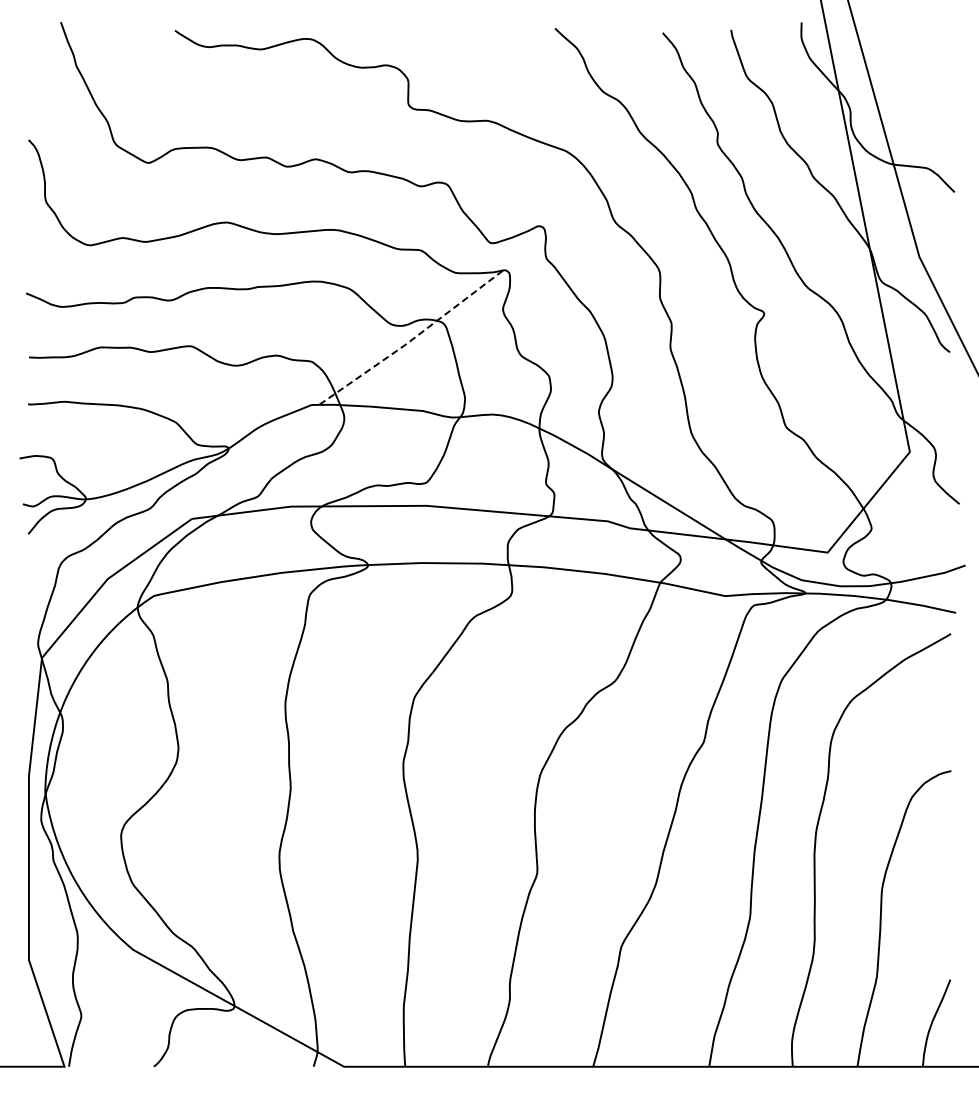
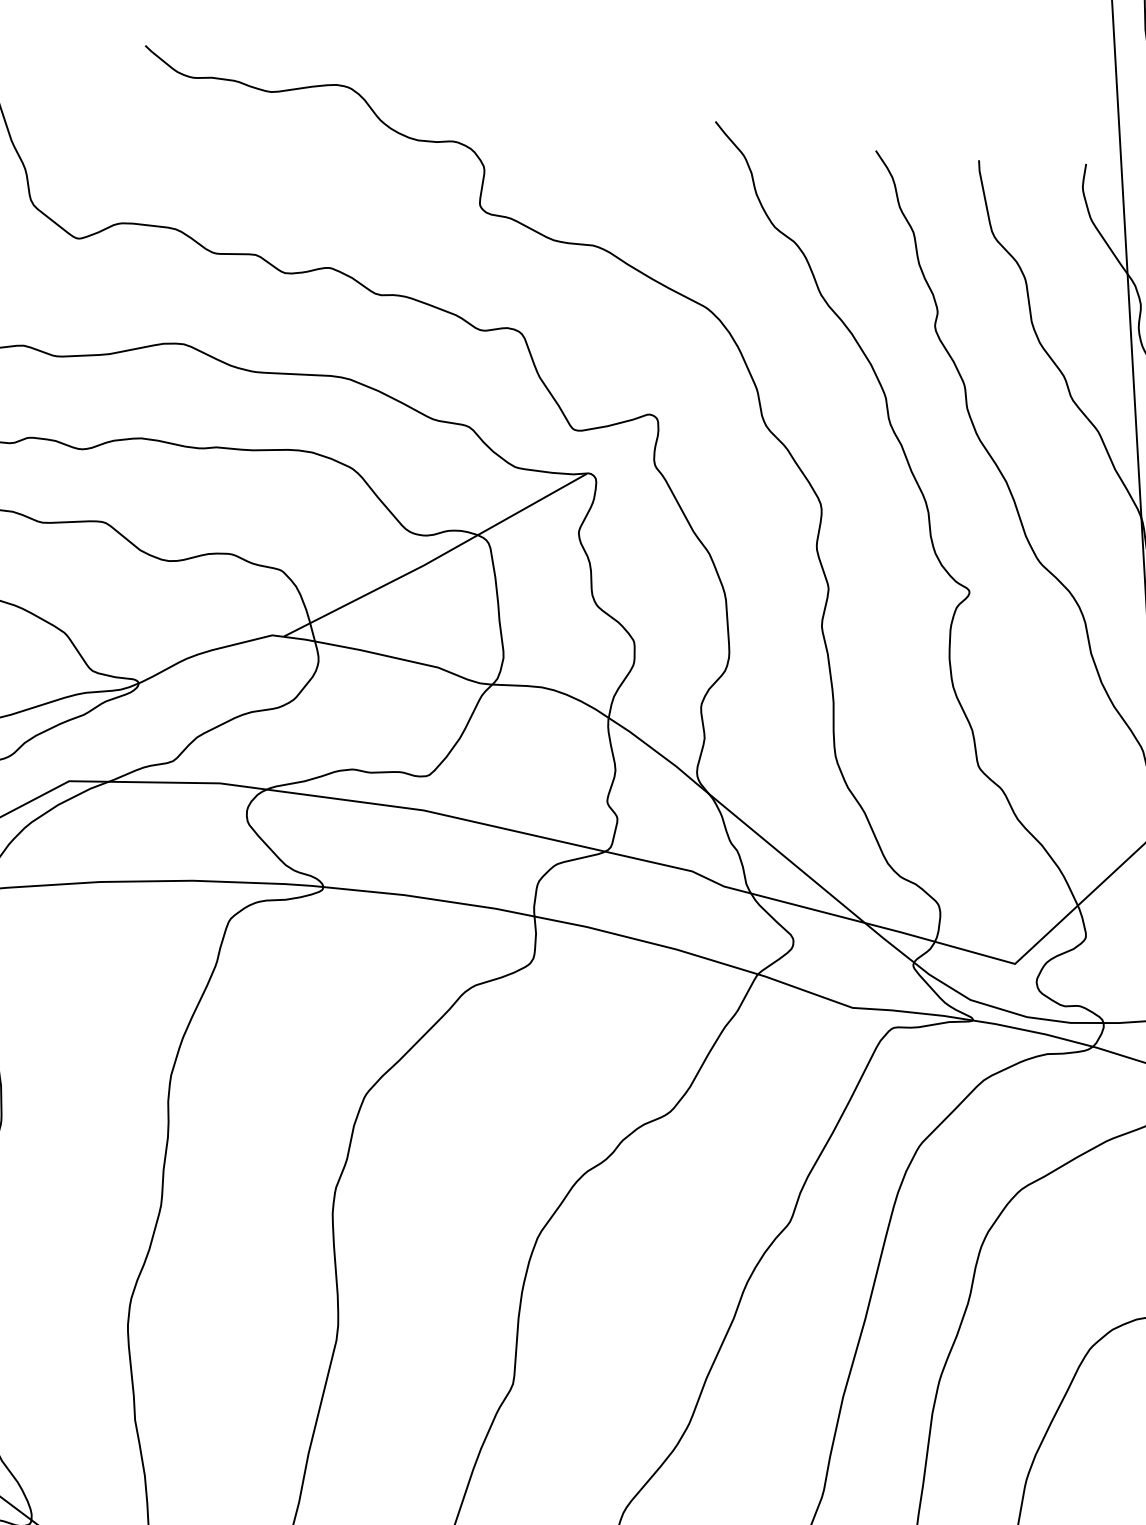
line: (411, 340) -> (435, 559), dashed -> solid

